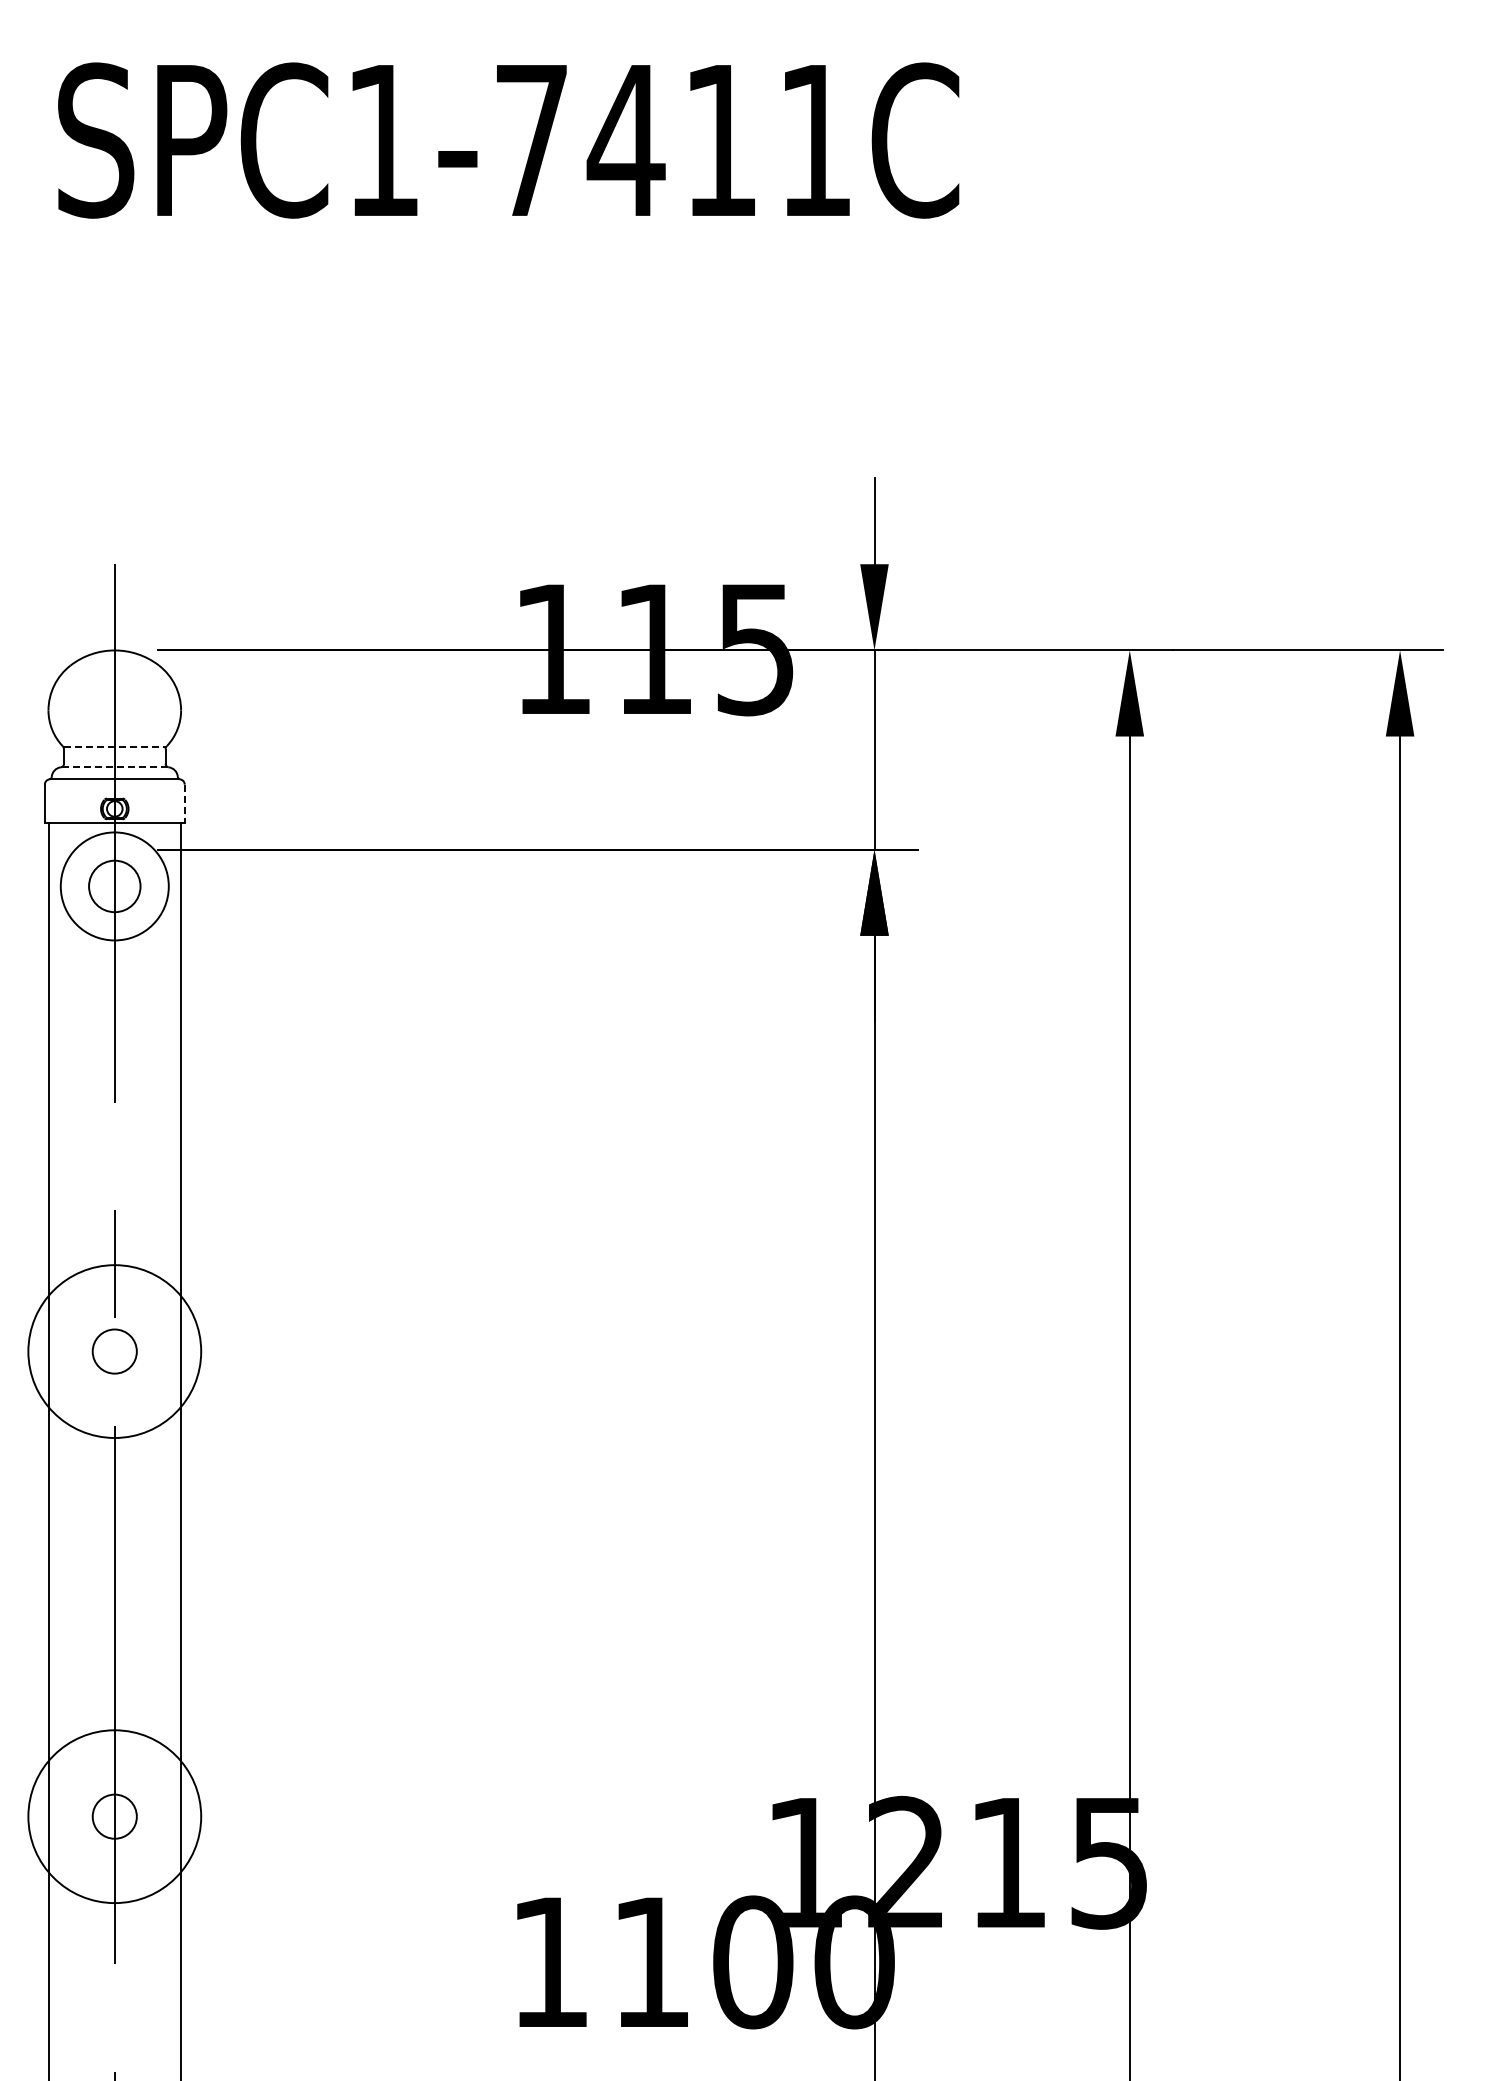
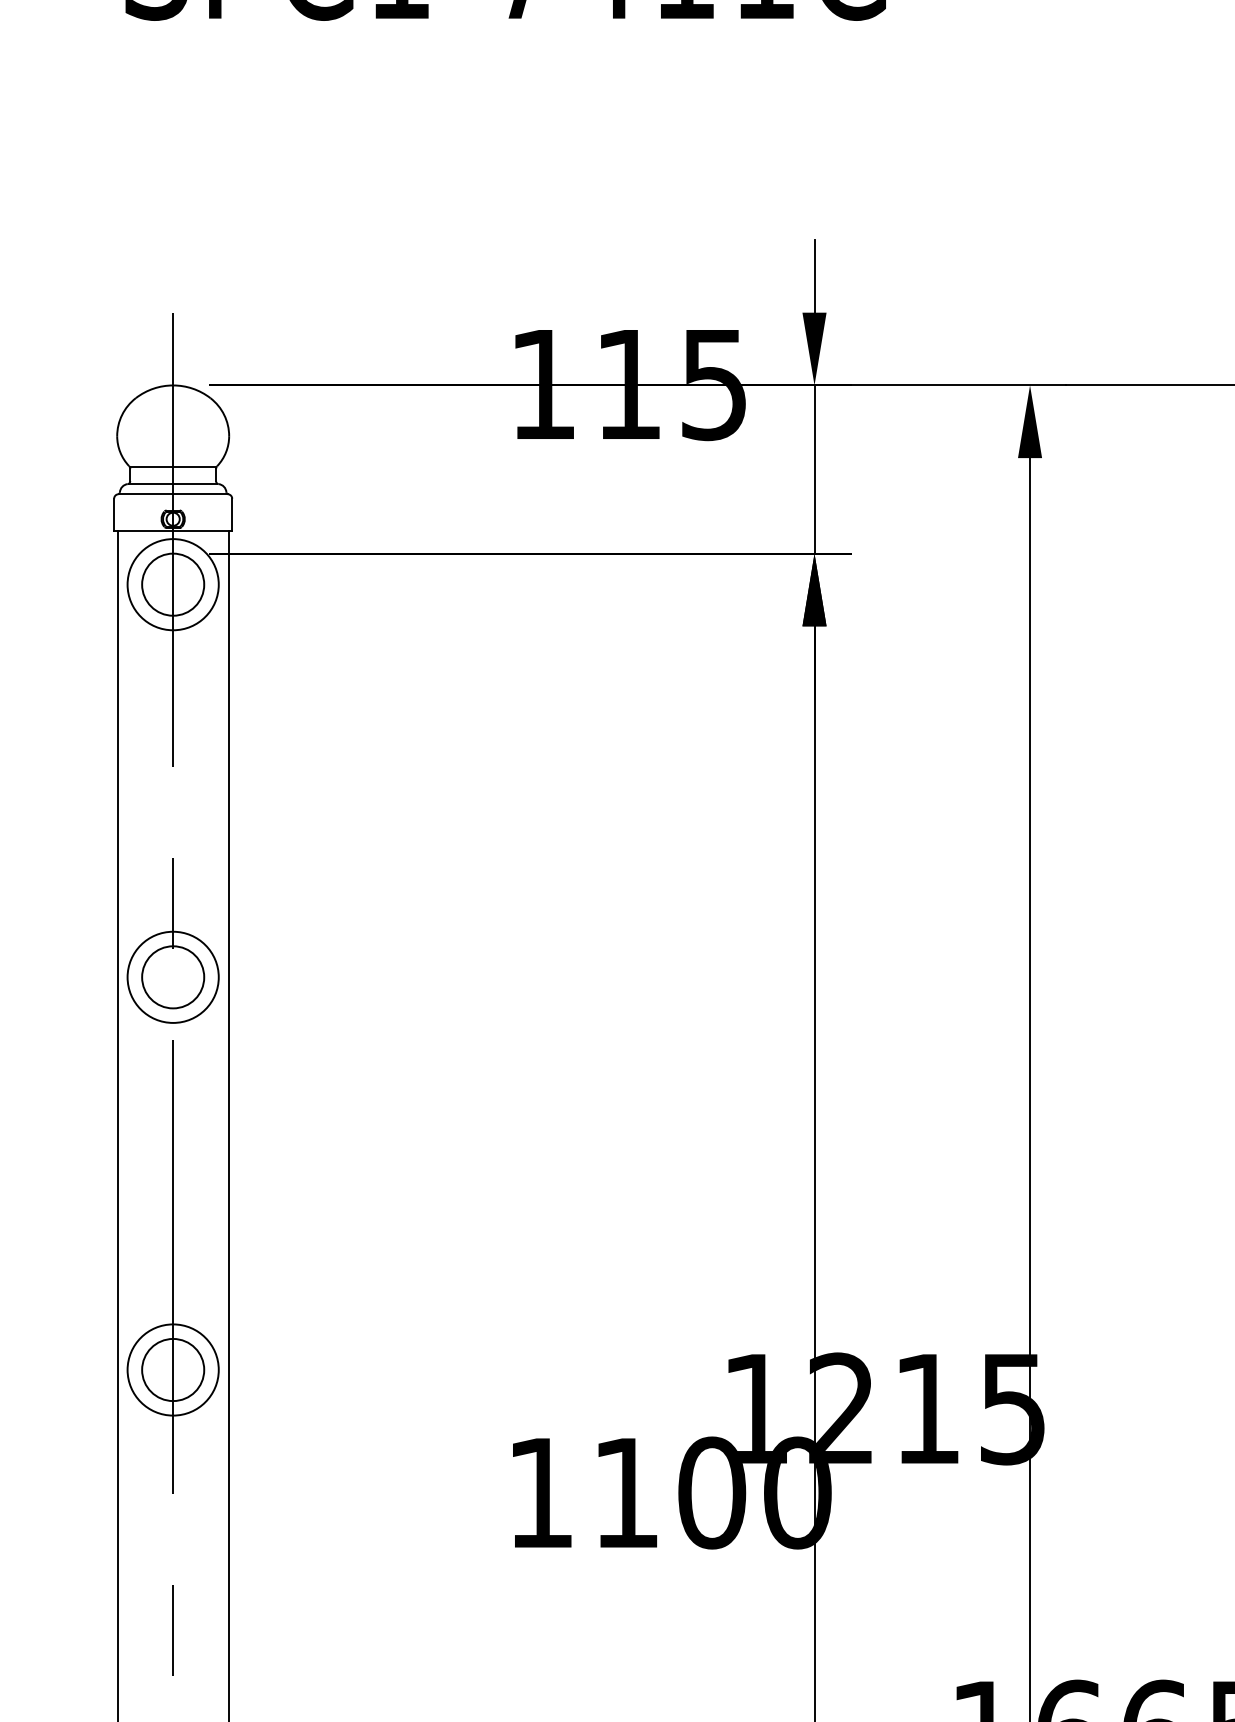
line: (114, 747) -> (172, 467), dashed -> solid
line: (114, 767) -> (172, 484), dashed -> solid
line: (184, 804) -> (232, 515), dashed -> solid
circle: (114, 886) -> (172, 584), size x1.43
circle: (114, 1351) -> (172, 977), size x0.62
circle: (114, 1351) -> (172, 977), size x1.67
circle: (114, 1816) -> (172, 1369), size x0.62
circle: (114, 1816) -> (172, 1369), size x1.67

